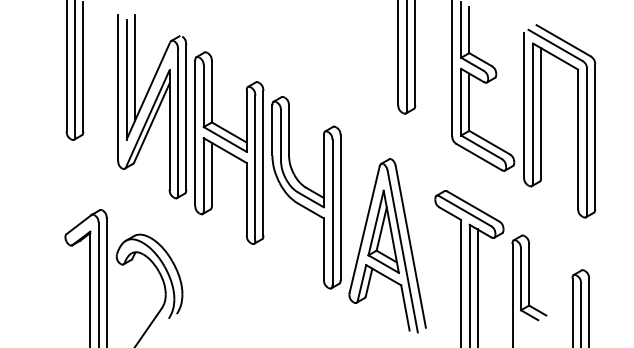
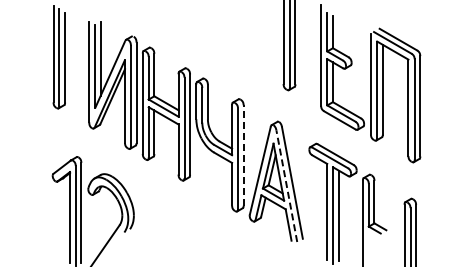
line: (340, 207) -> (243, 155), solid -> dashed
line: (402, 252) -> (286, 186), solid -> dashed

